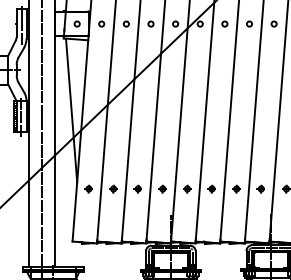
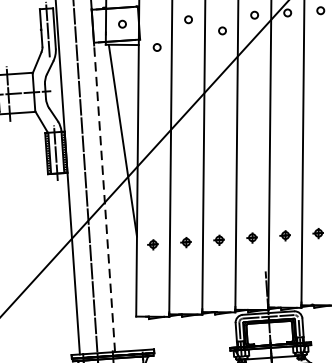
circle: (101, 23) -> (156, 46), moved
circle: (150, 23) -> (221, 30), moved
line: (55, 151) -> (105, 197), solid -> dashed

